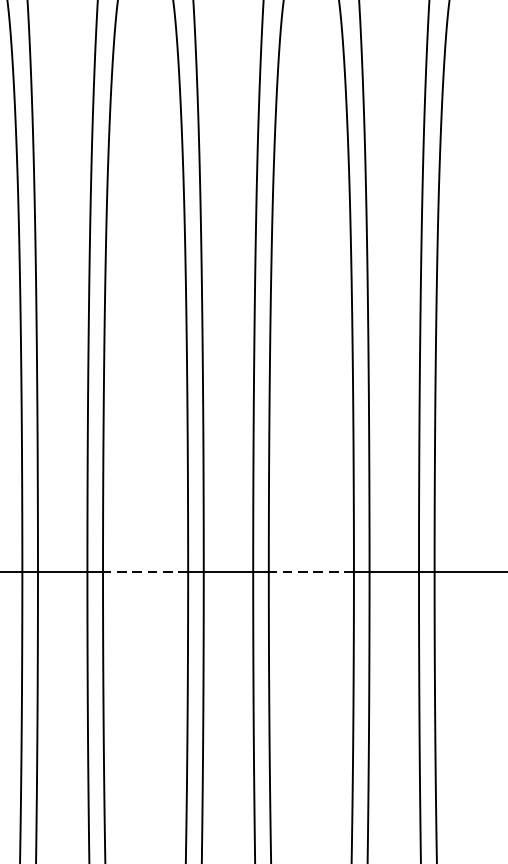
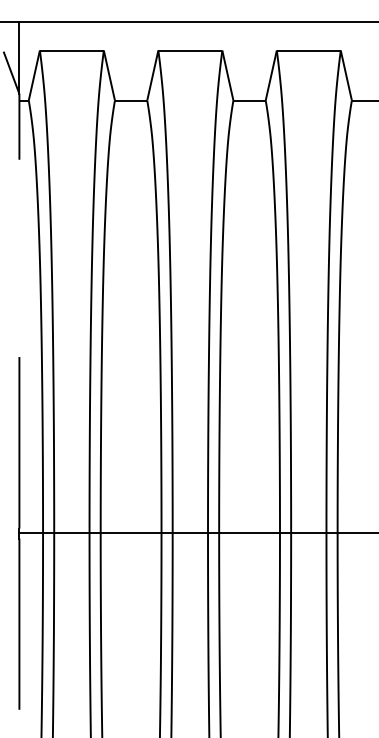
line: (144, 571) -> (130, 533), dashed -> solid
line: (311, 571) -> (249, 533), dashed -> solid

